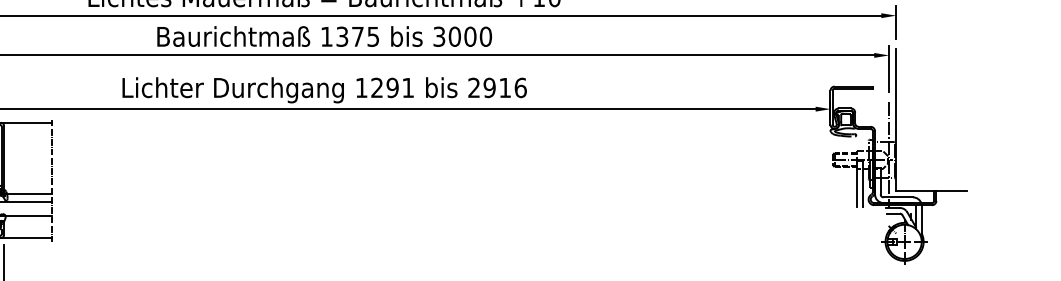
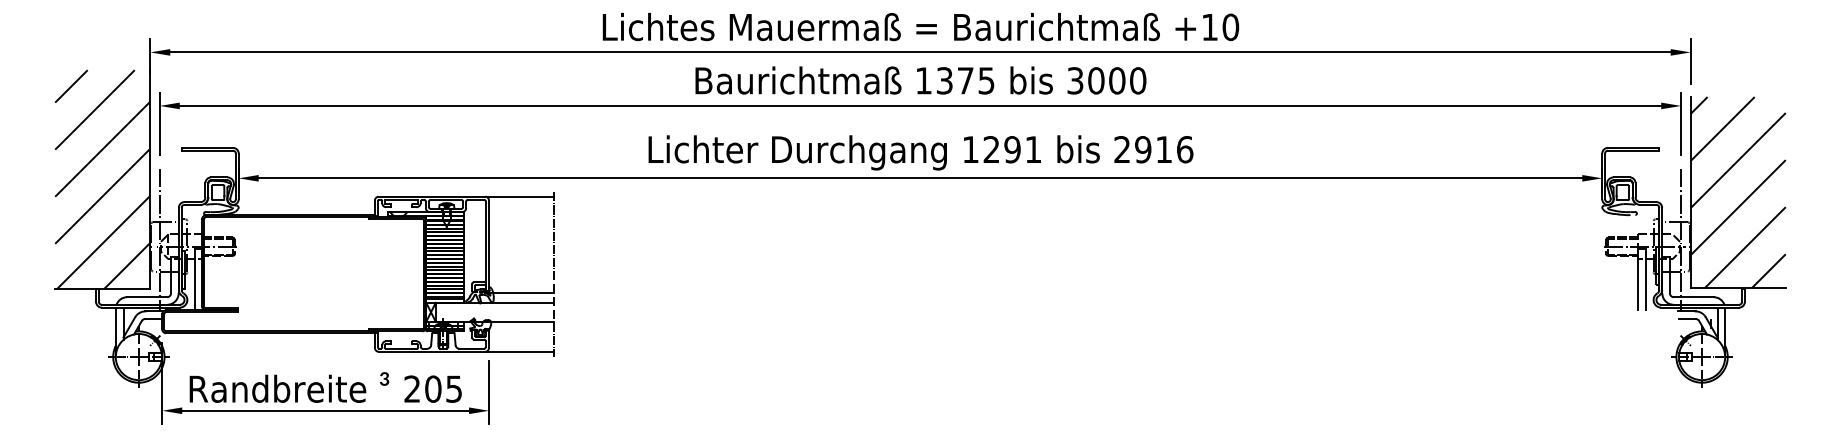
hatch: (930, 119) -> (1737, 192), added

